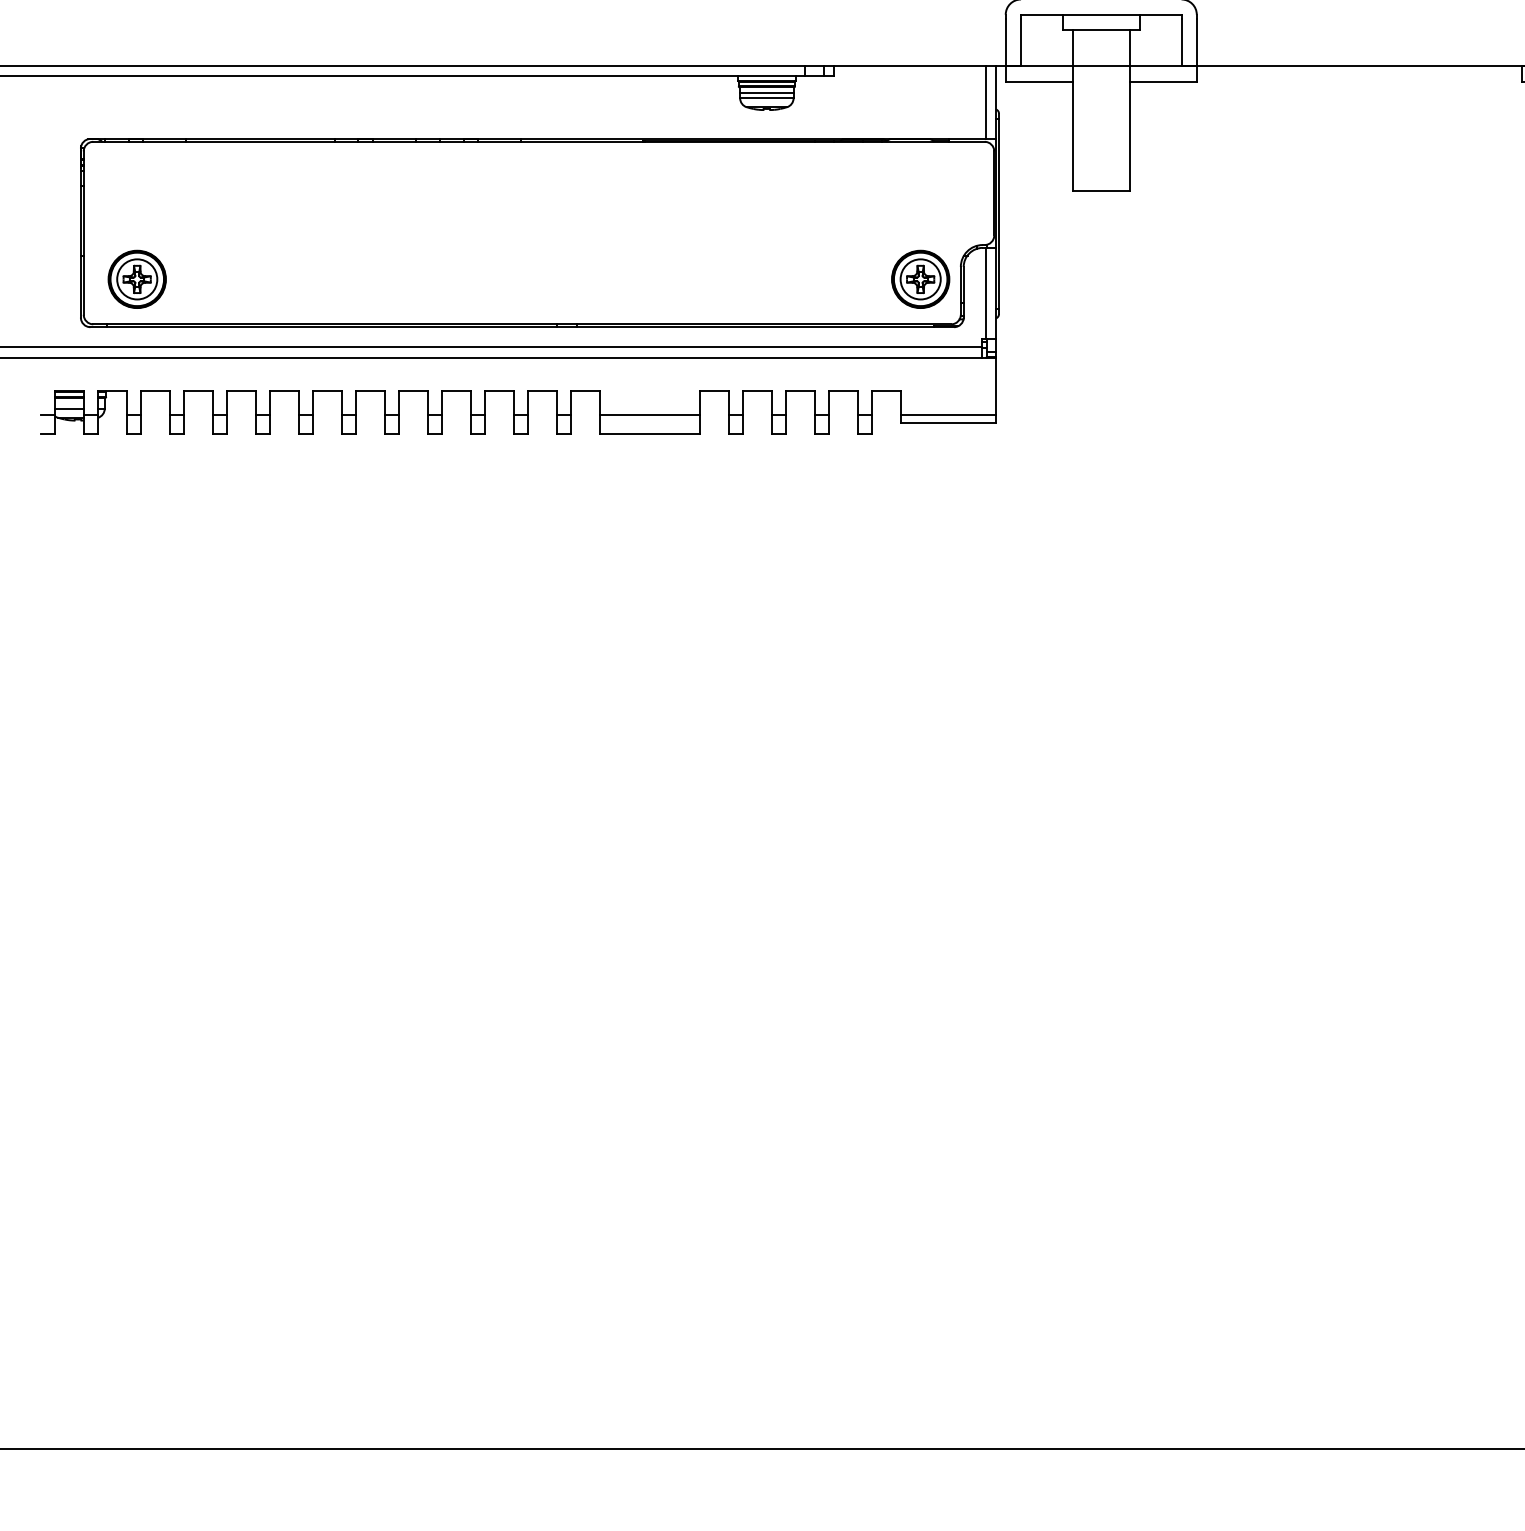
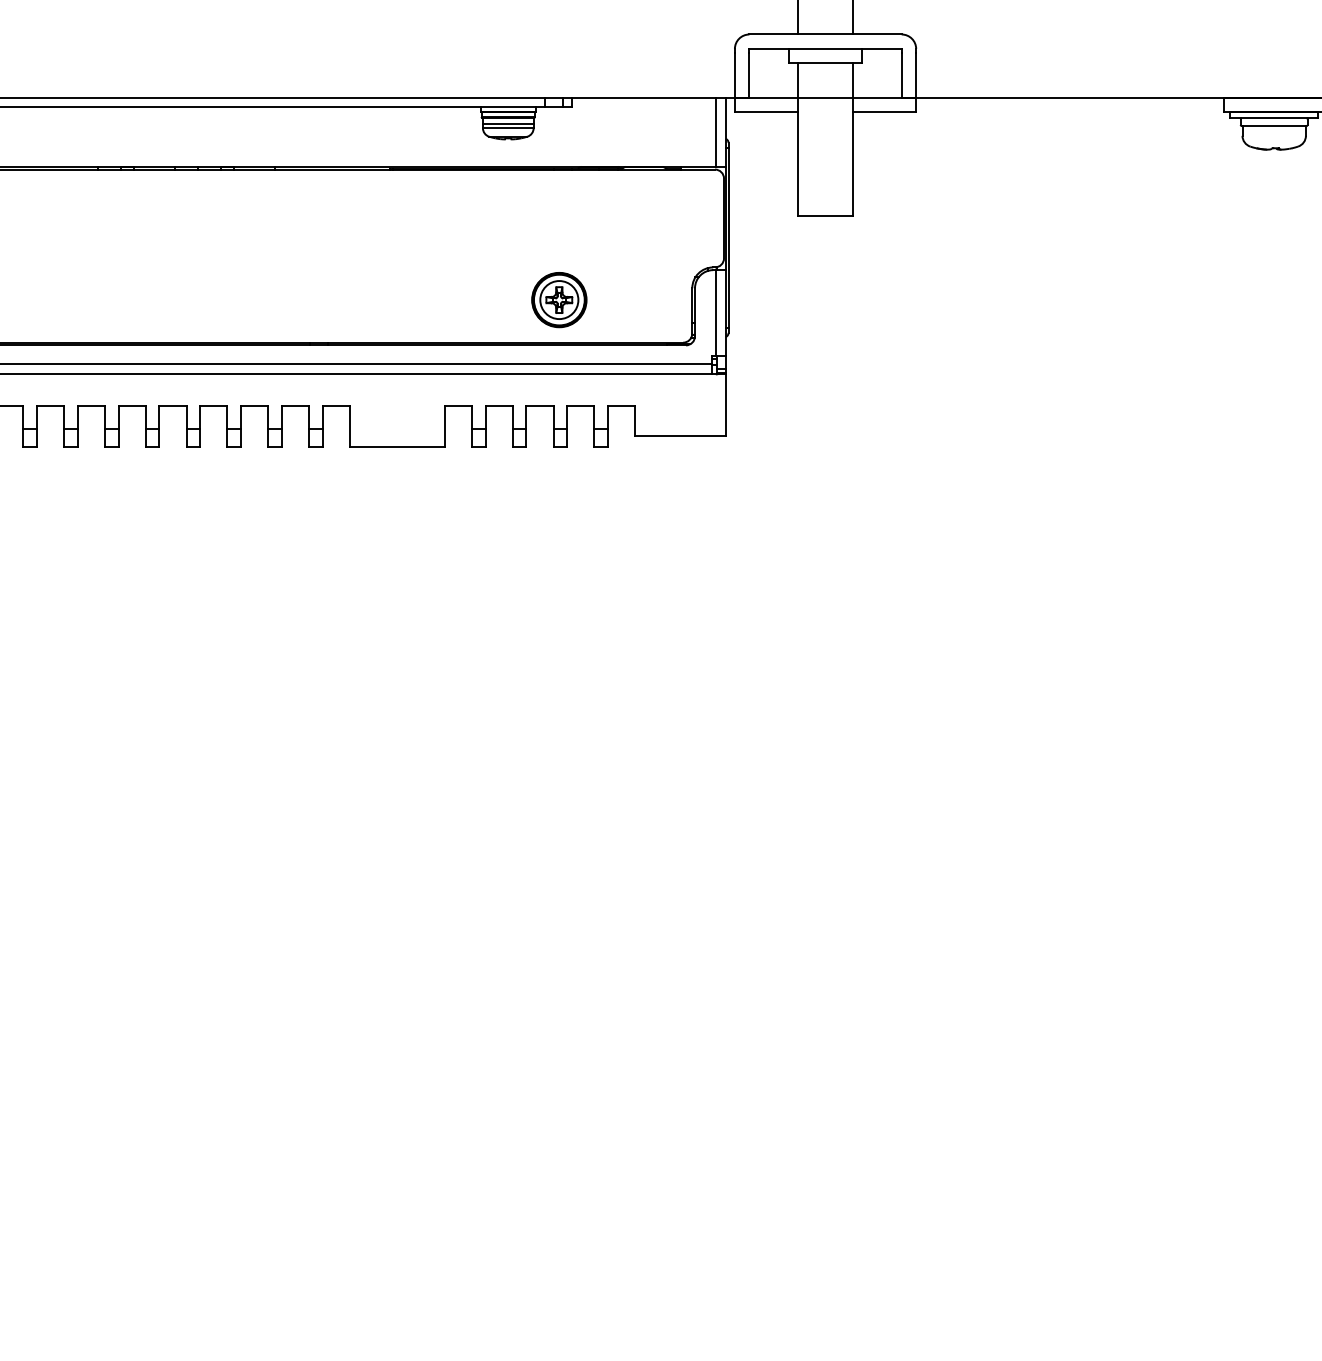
part: (920, 278) -> (559, 299), moved
line: (649, 415) -> (396, 429), removed
line: (948, 415) -> (680, 429), removed

